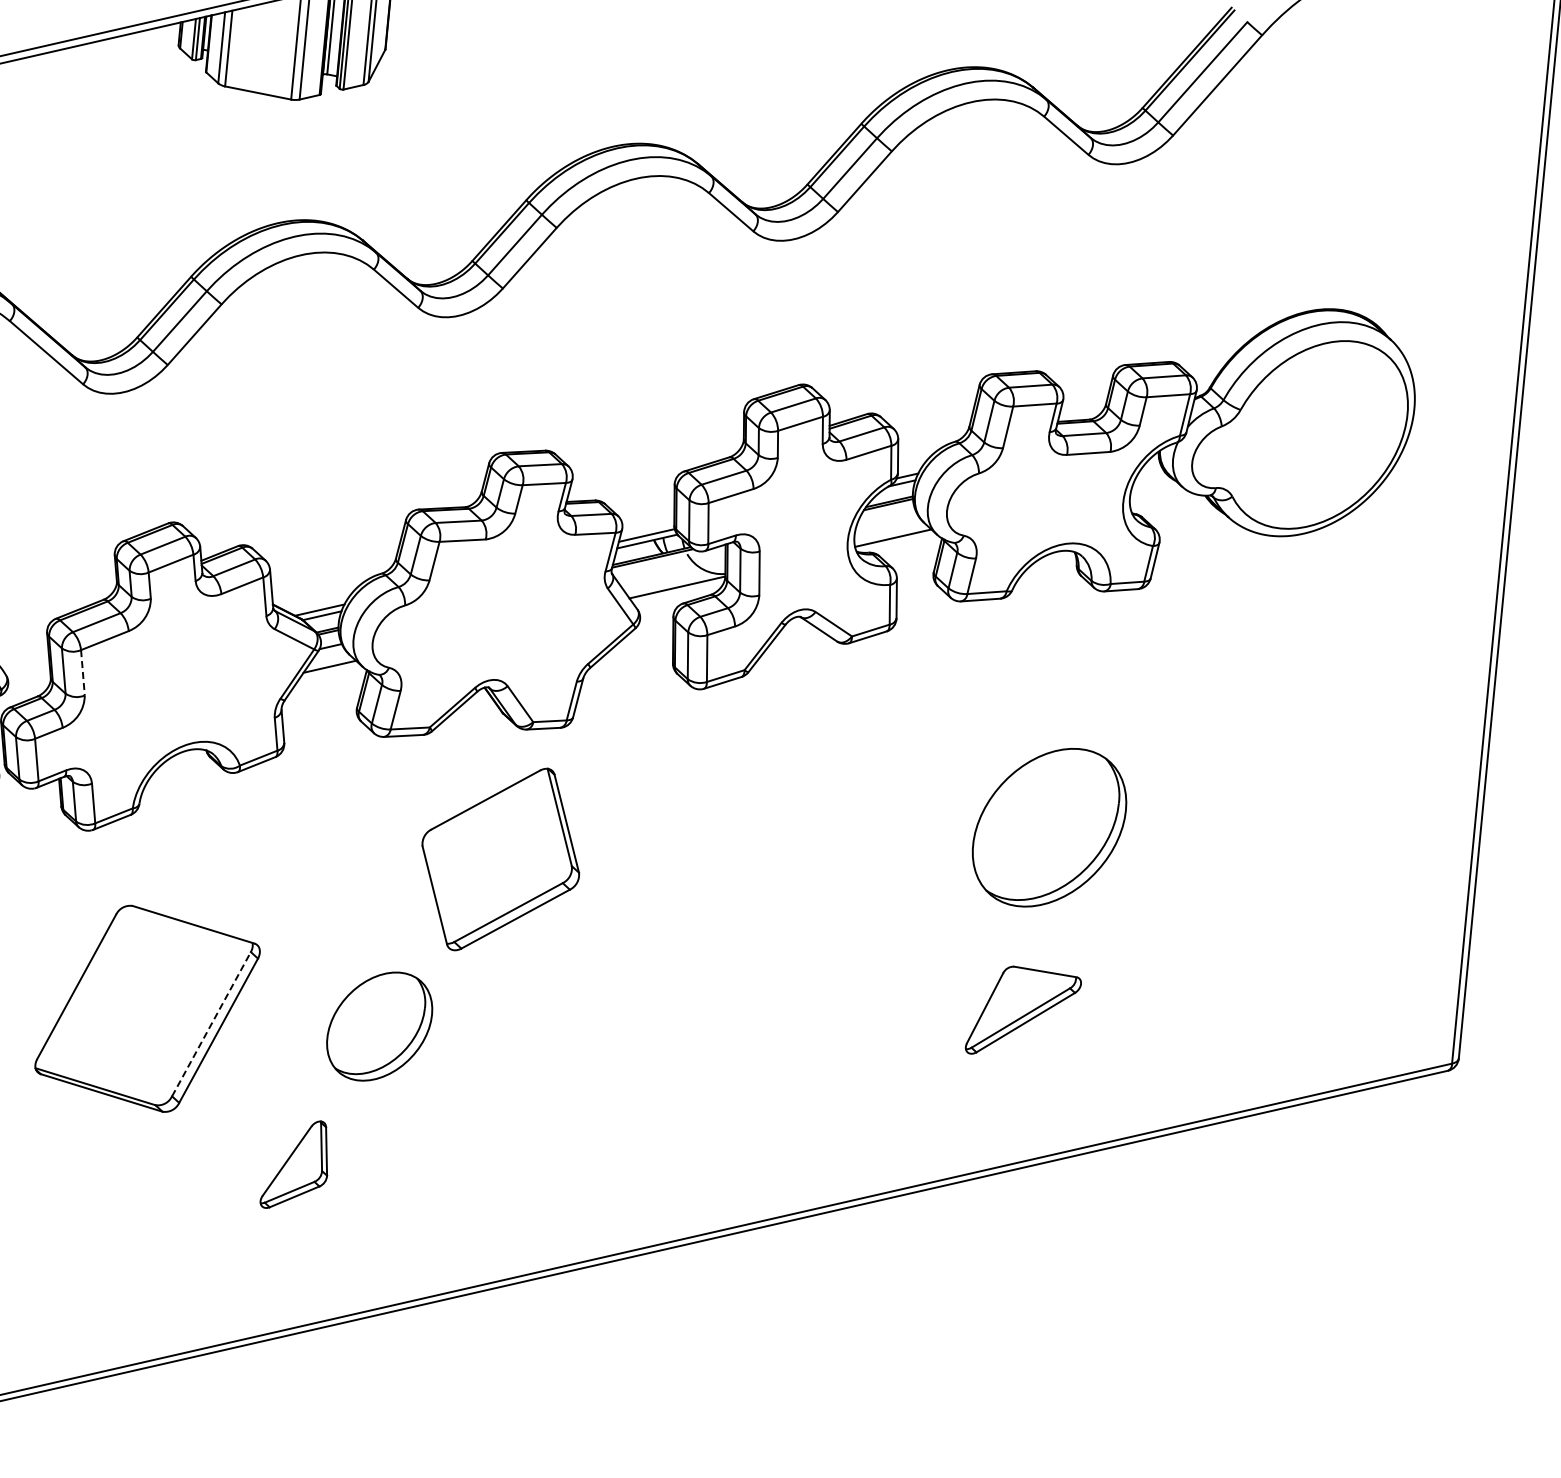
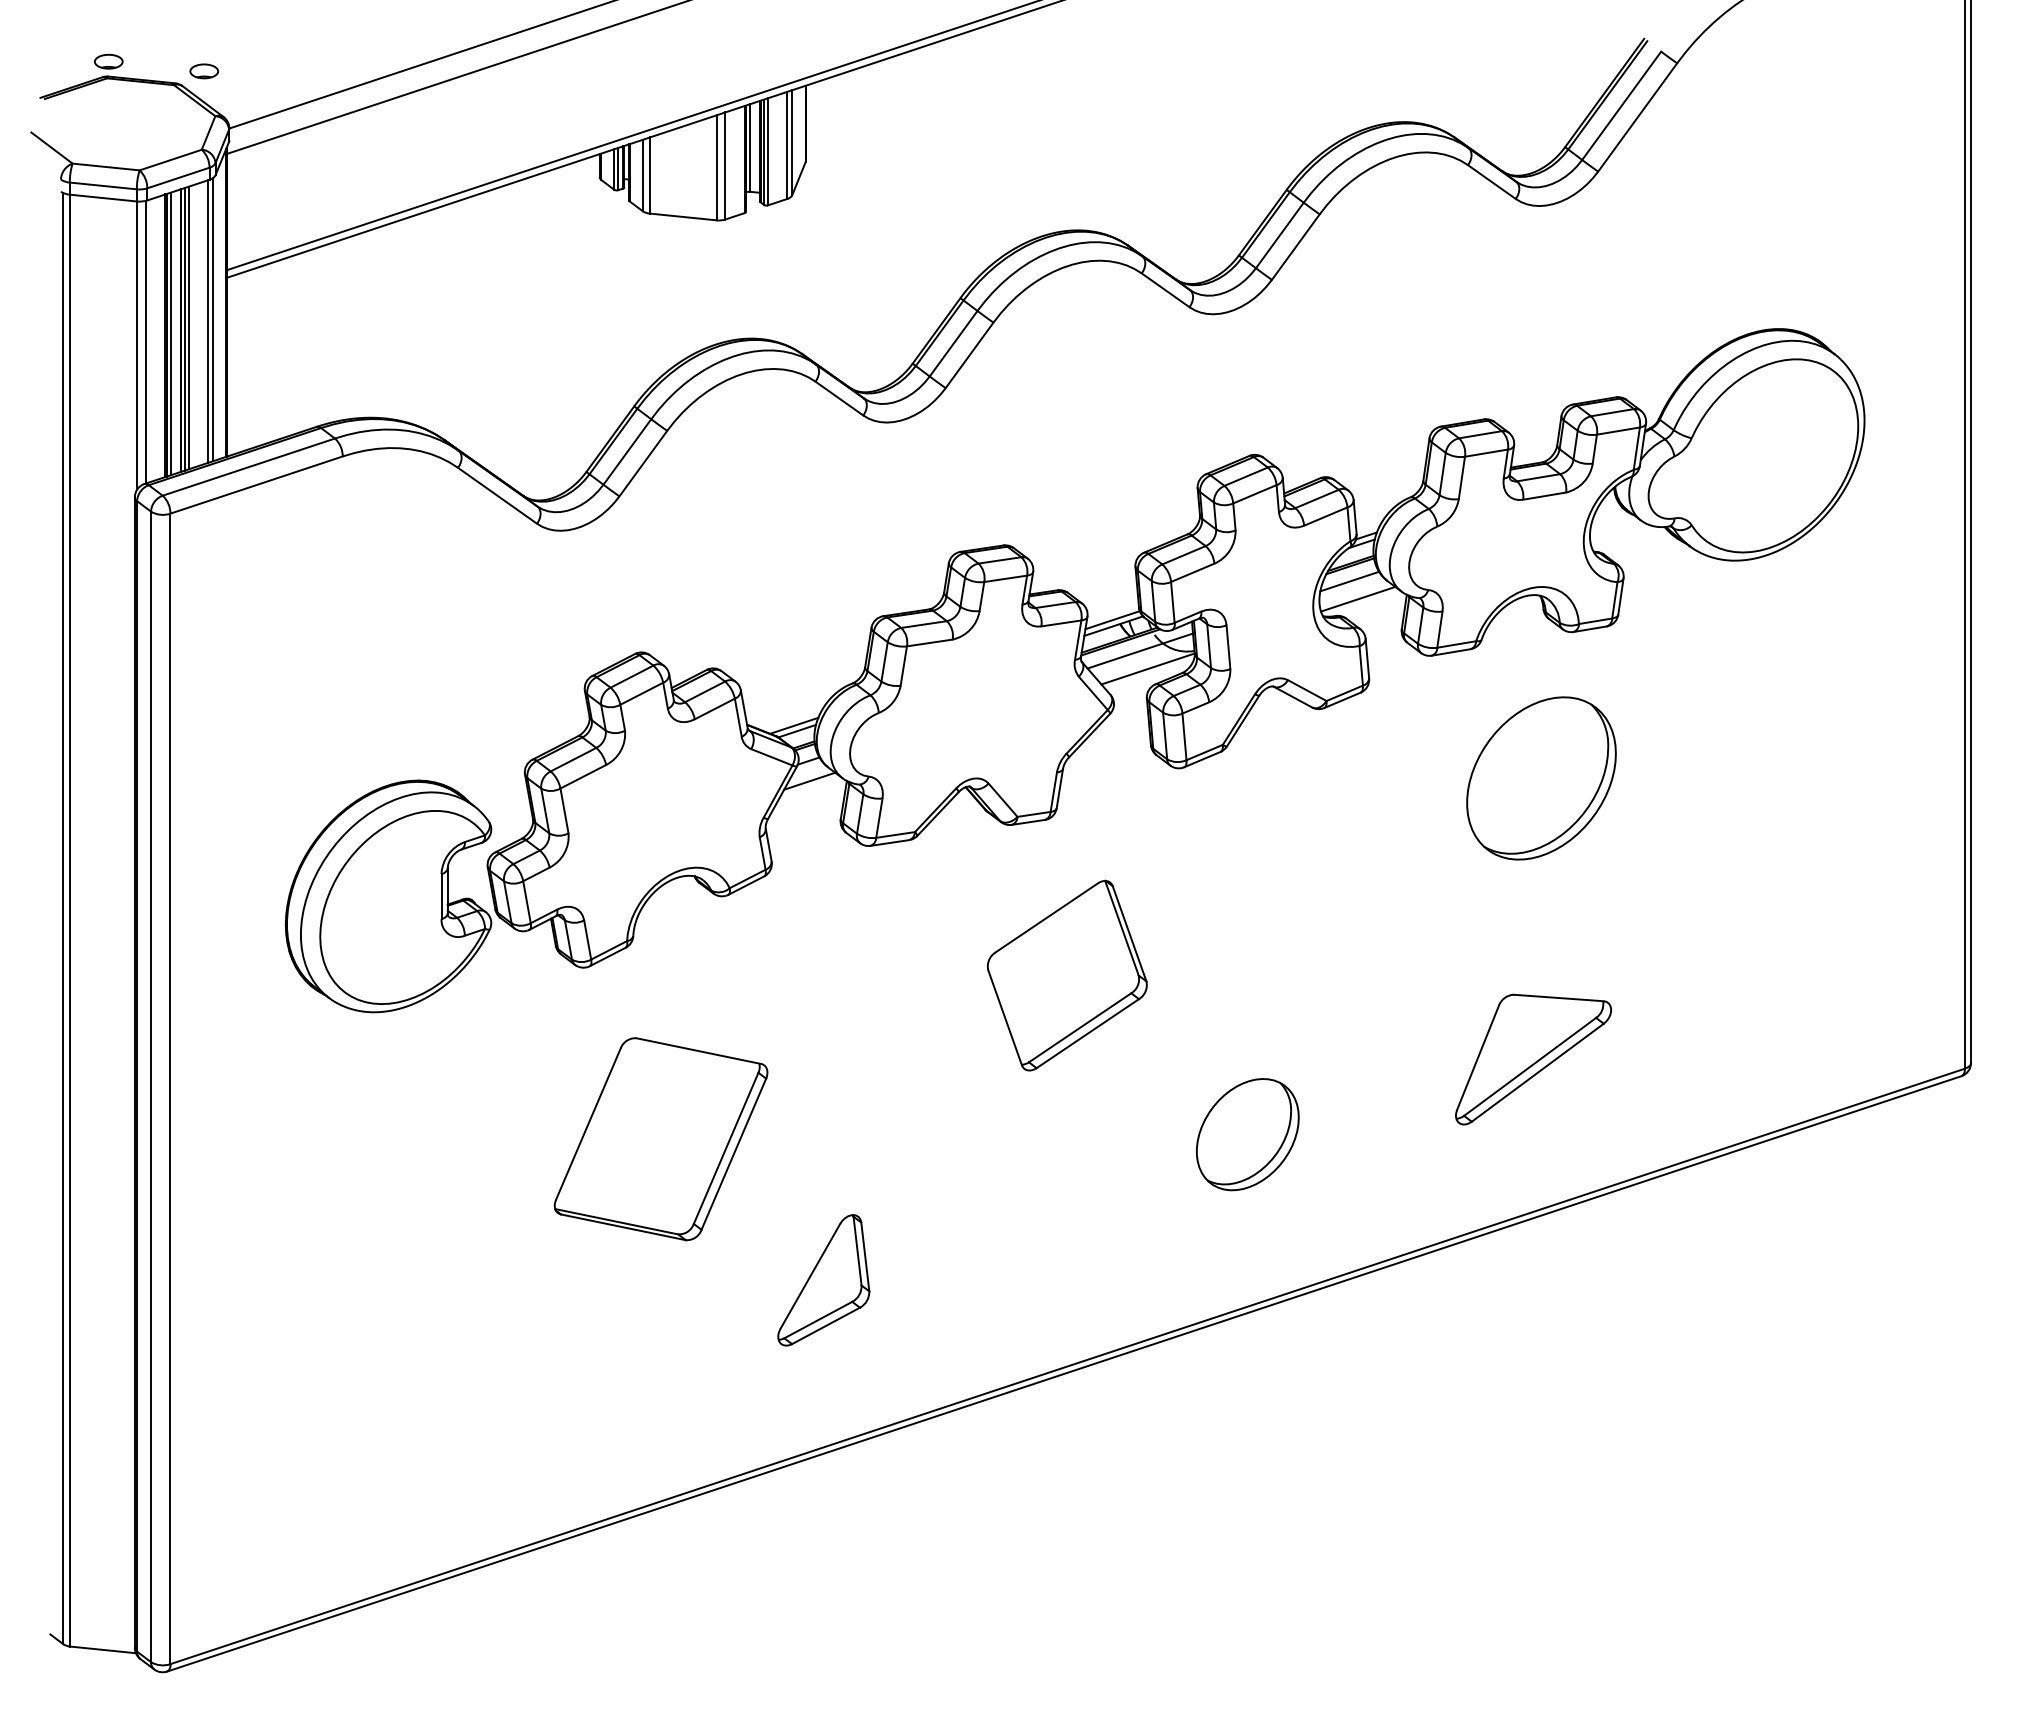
line: (886, 519) -> (1349, 581), added
line: (670, 568) -> (1139, 650), added
line: (82, 672) -> (564, 810), dashed -> solid
part: (1049, 827) -> (1541, 778), moved
part: (499, 859) -> (1066, 975), moved
part: (1023, 1013) -> (1533, 1059), size x1.43
line: (211, 1023) -> (726, 1147), dashed -> solid
part: (379, 1026) -> (1247, 1134), moved
part: (295, 1165) -> (823, 1280), size x1.43

